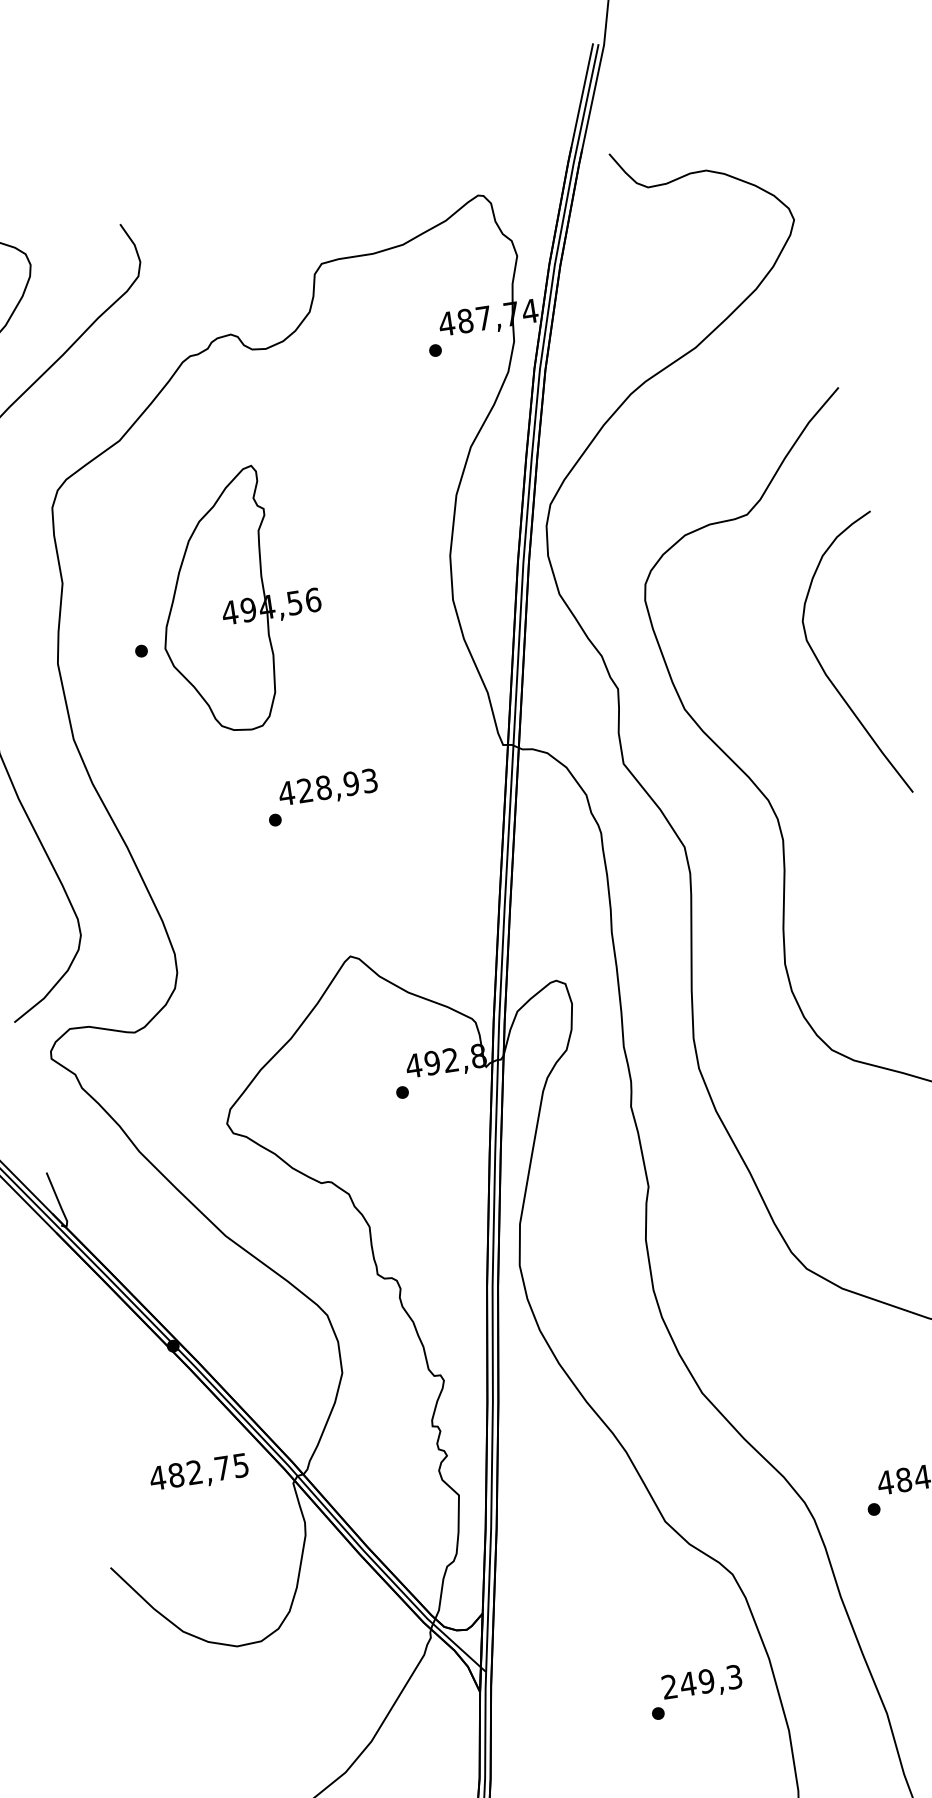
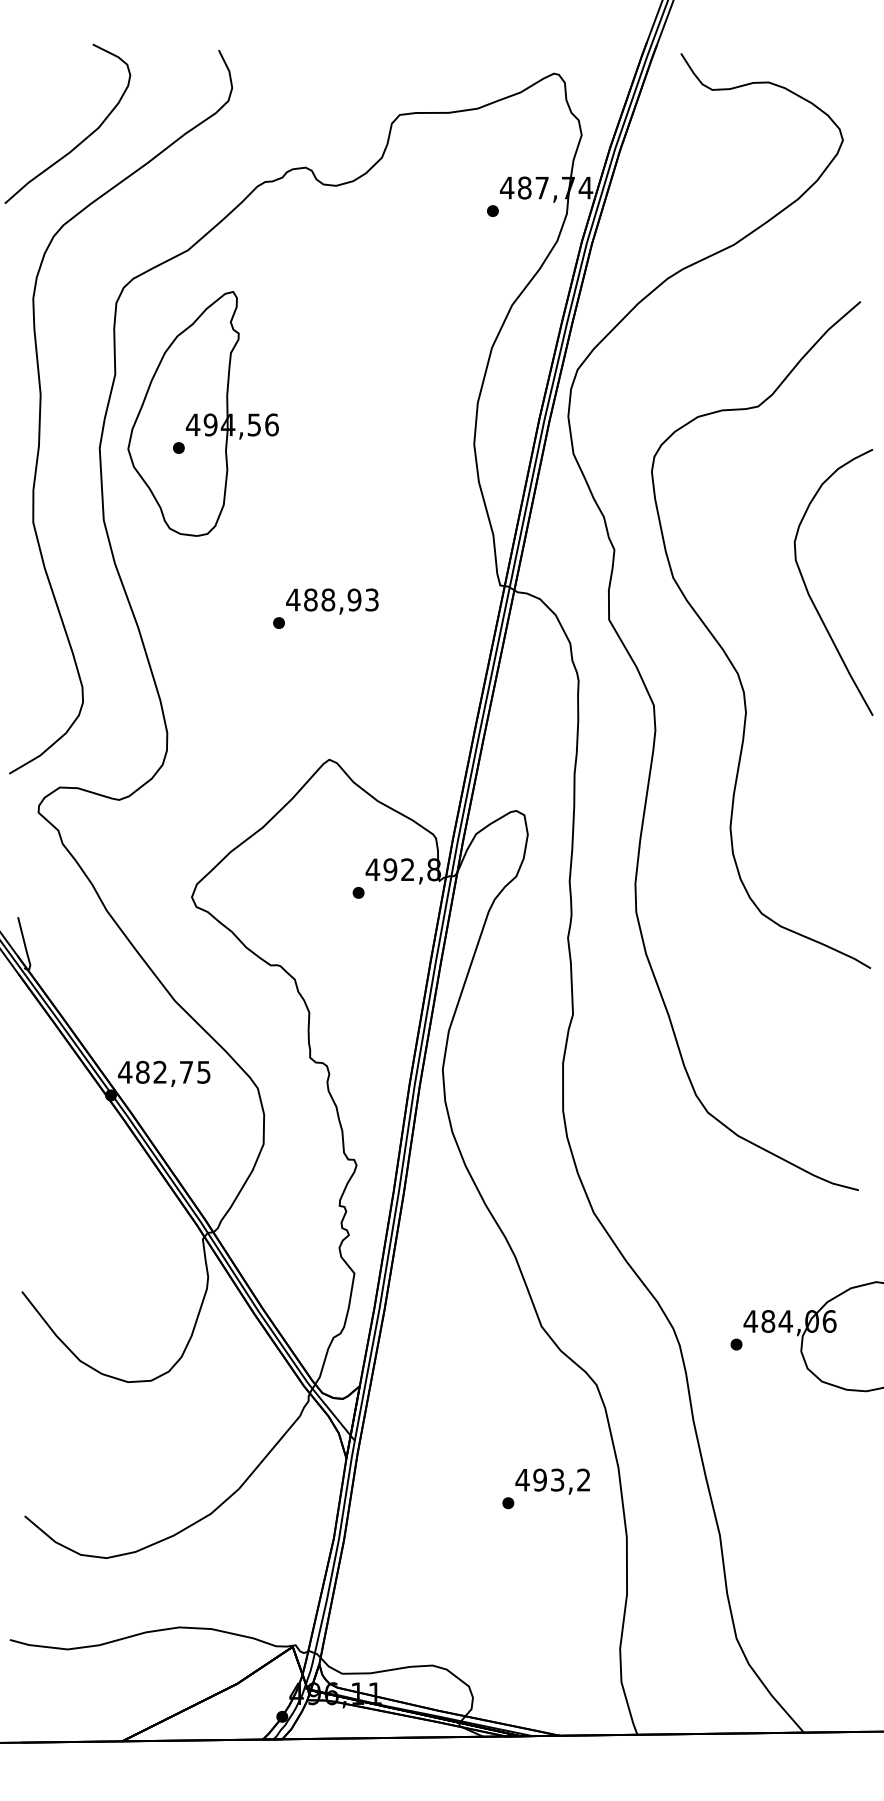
part: (238, 599) -> (202, 413), moved
curve: (825, 670) -> (808, 590), moved
text: (304, 790) -> (310, 599), 428,93 -> 488,93
text: (199, 1473) -> (164, 1073), moved
text: (701, 1681) -> (552, 1479), 249,3 -> 493,2

